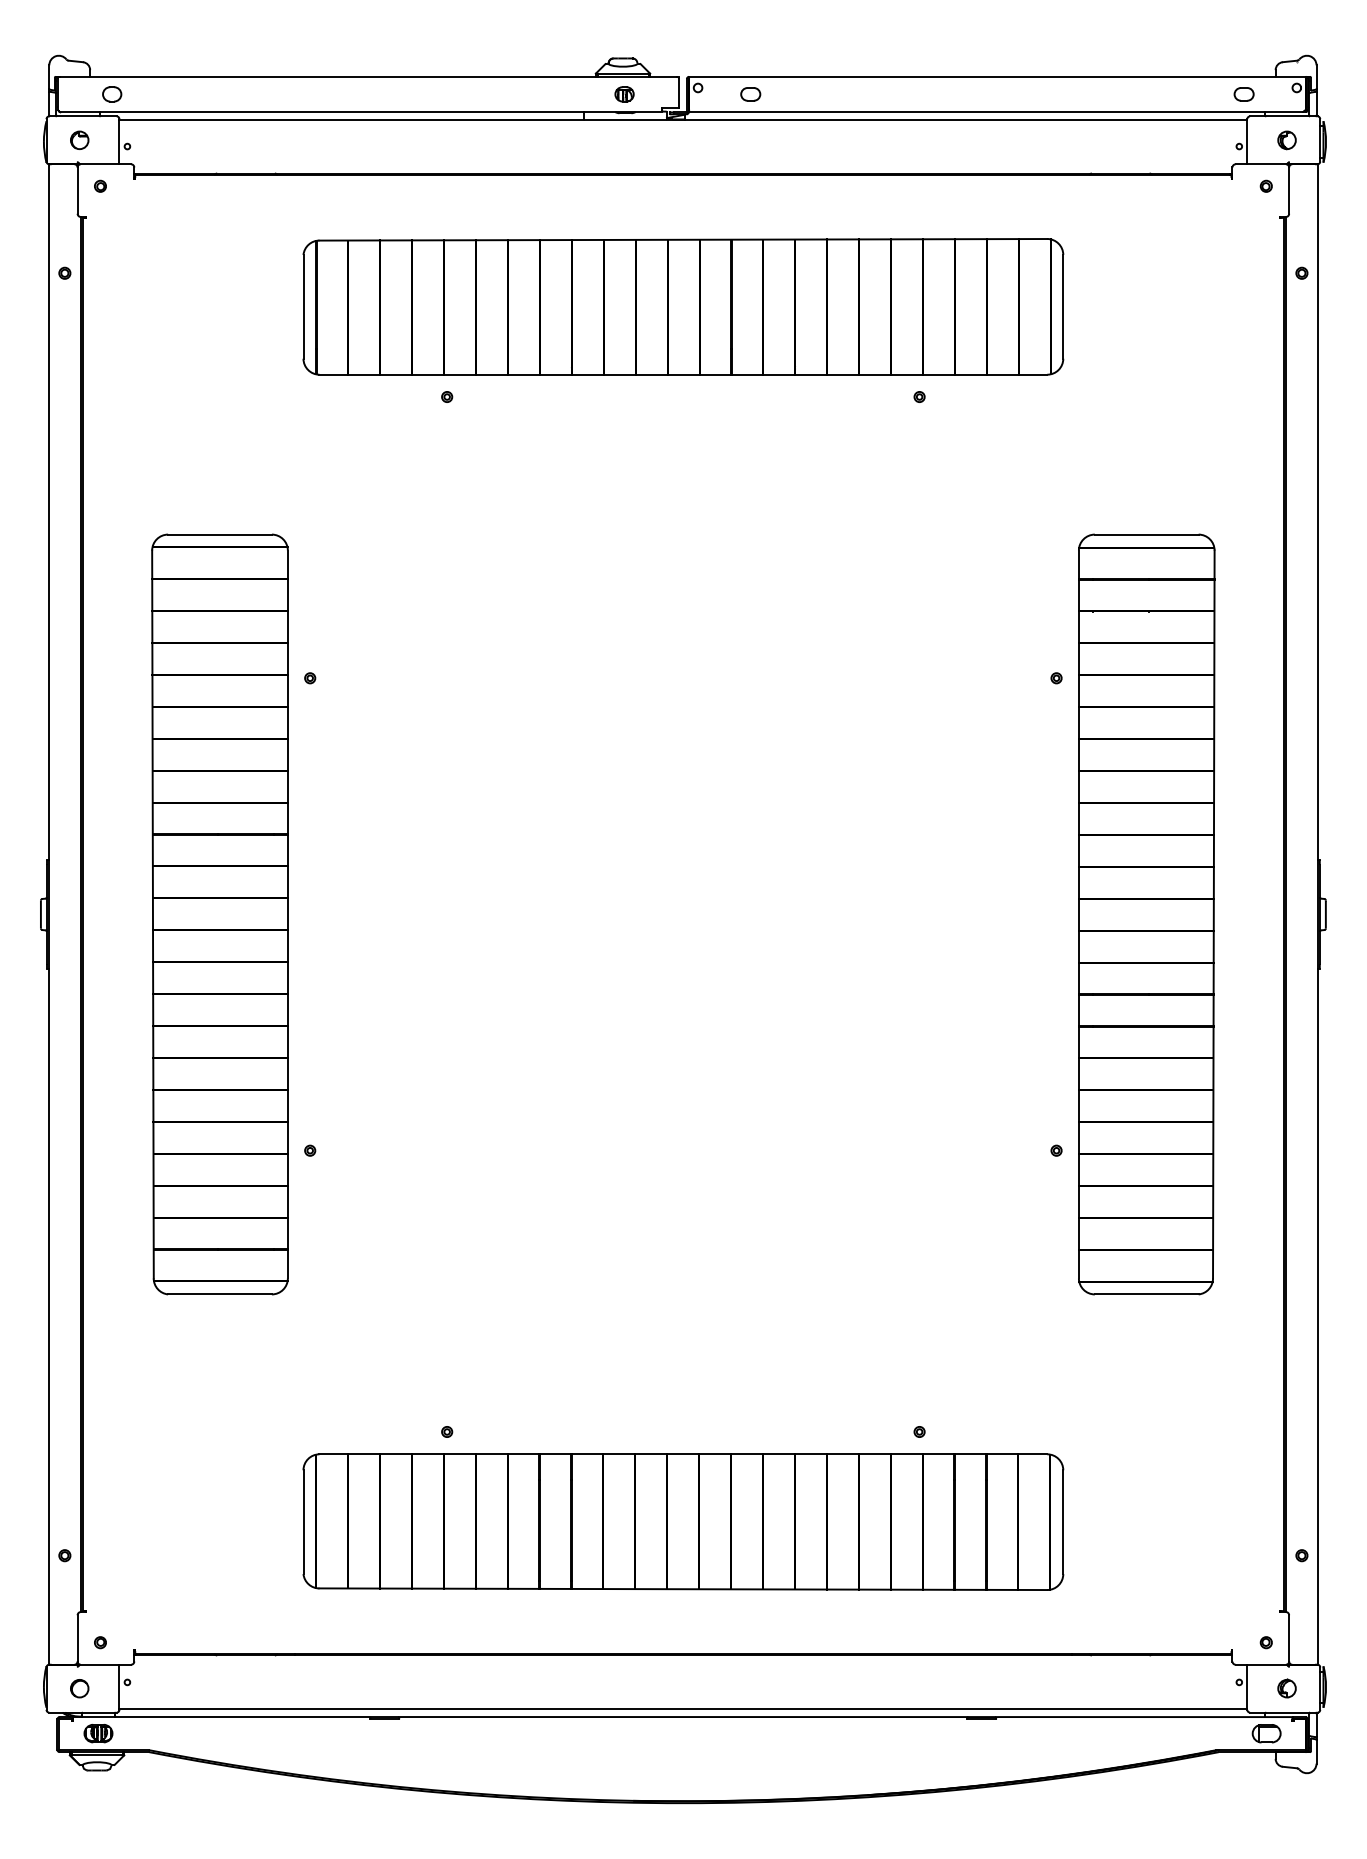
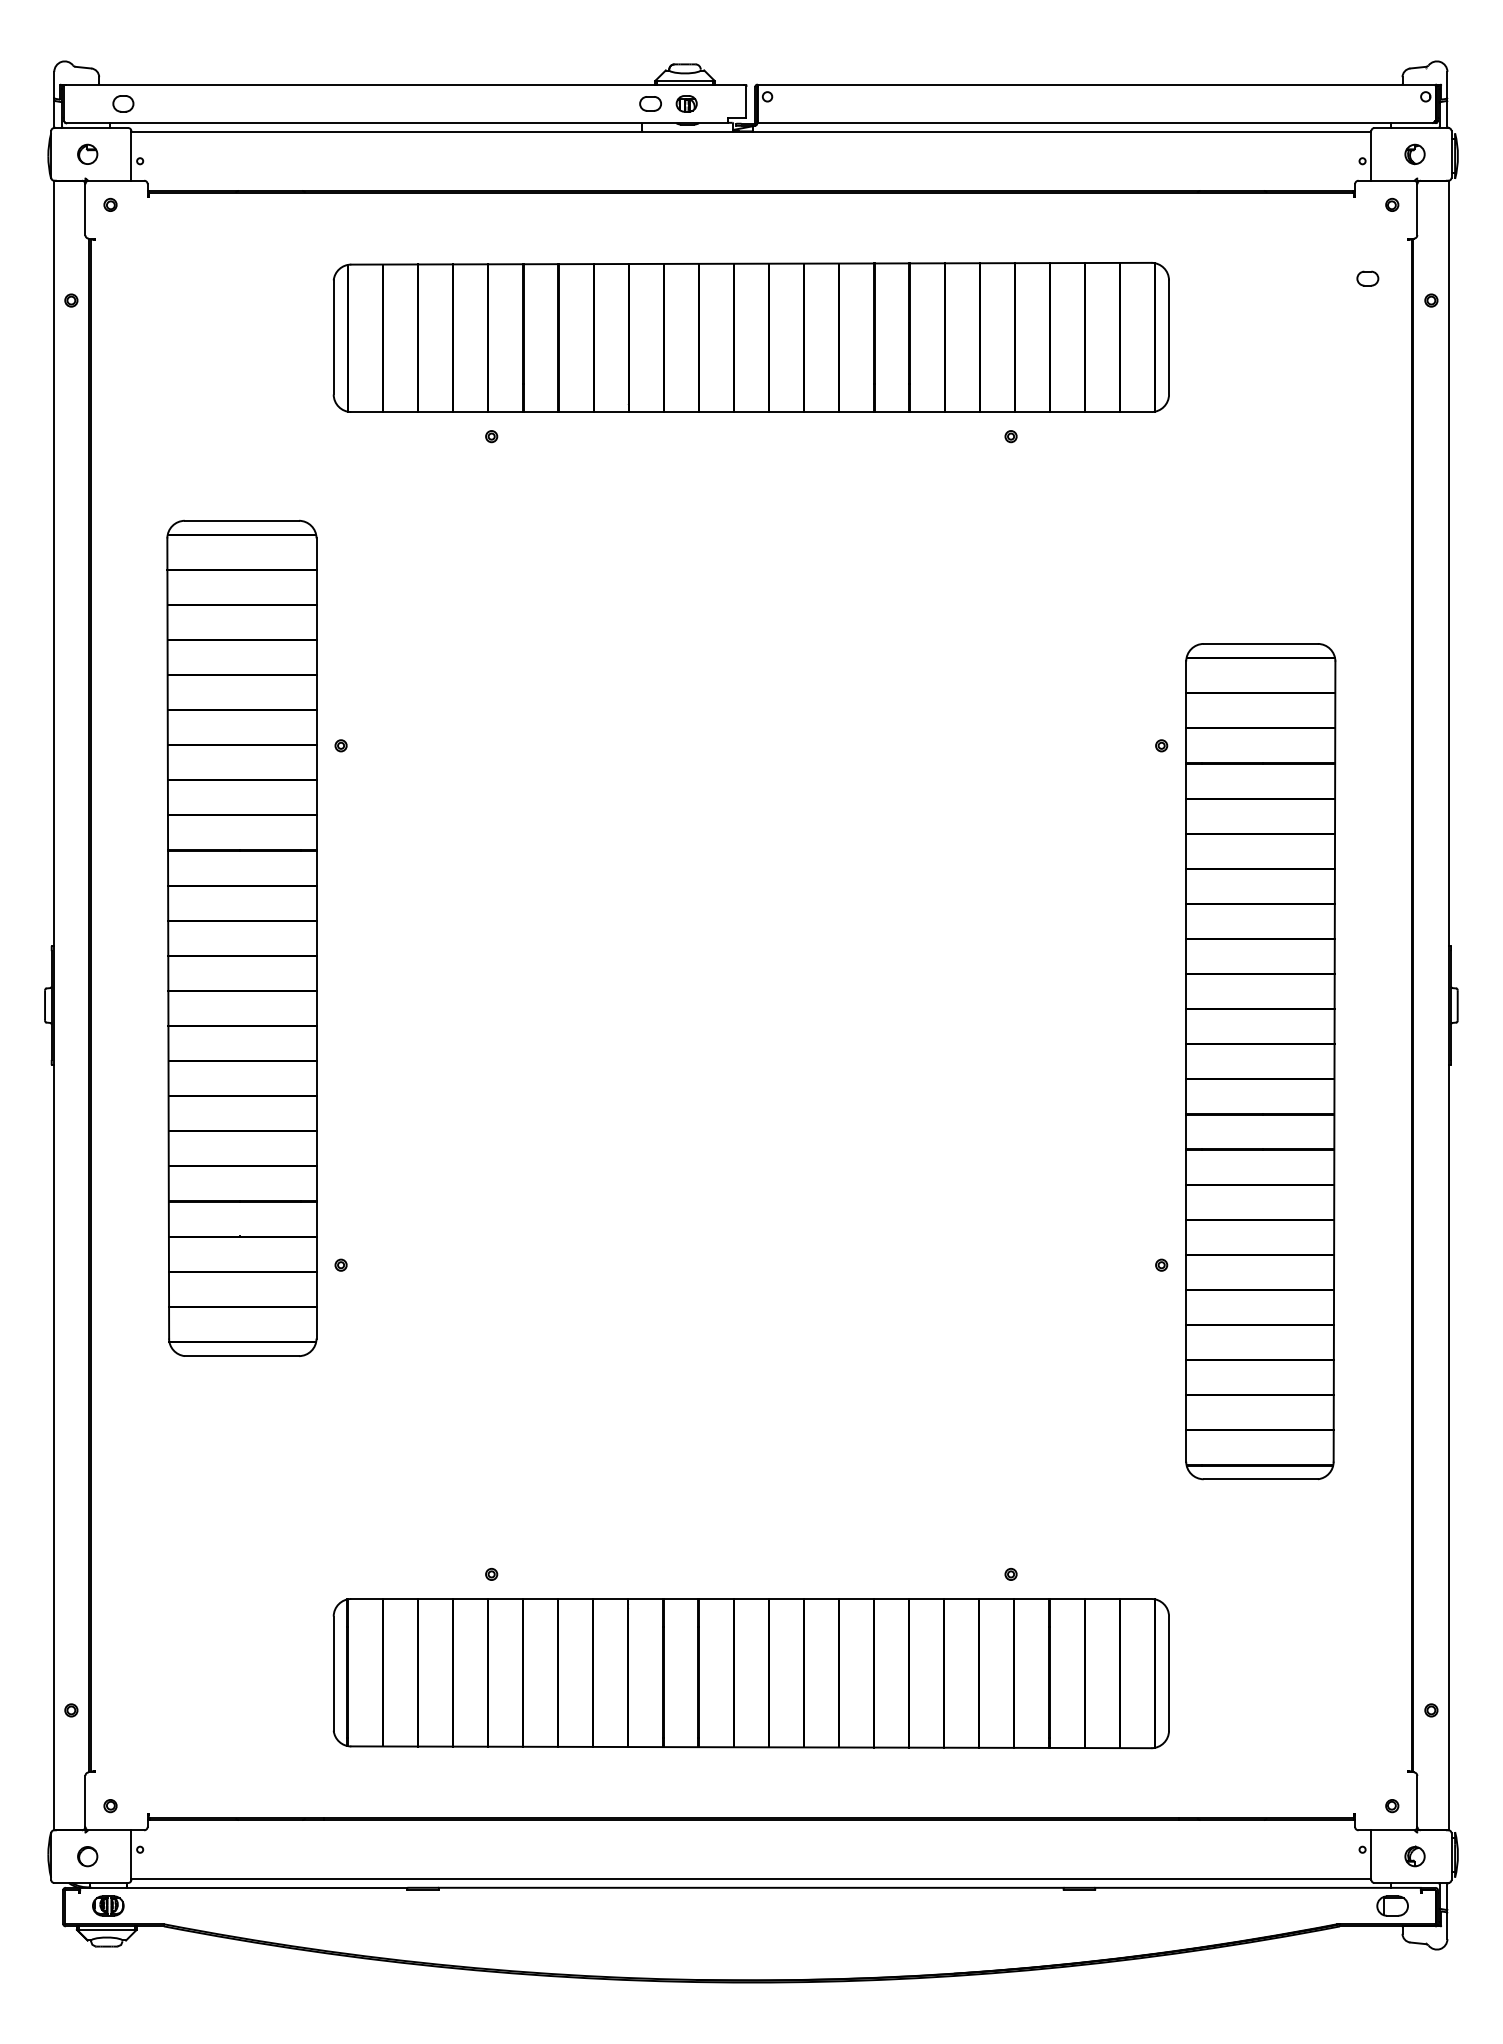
part: (750, 94) -> (650, 104), moved
part: (1243, 94) -> (1367, 278), moved
part: (219, 914) -> (241, 938), moved
part: (1146, 914) -> (1260, 1061), moved

